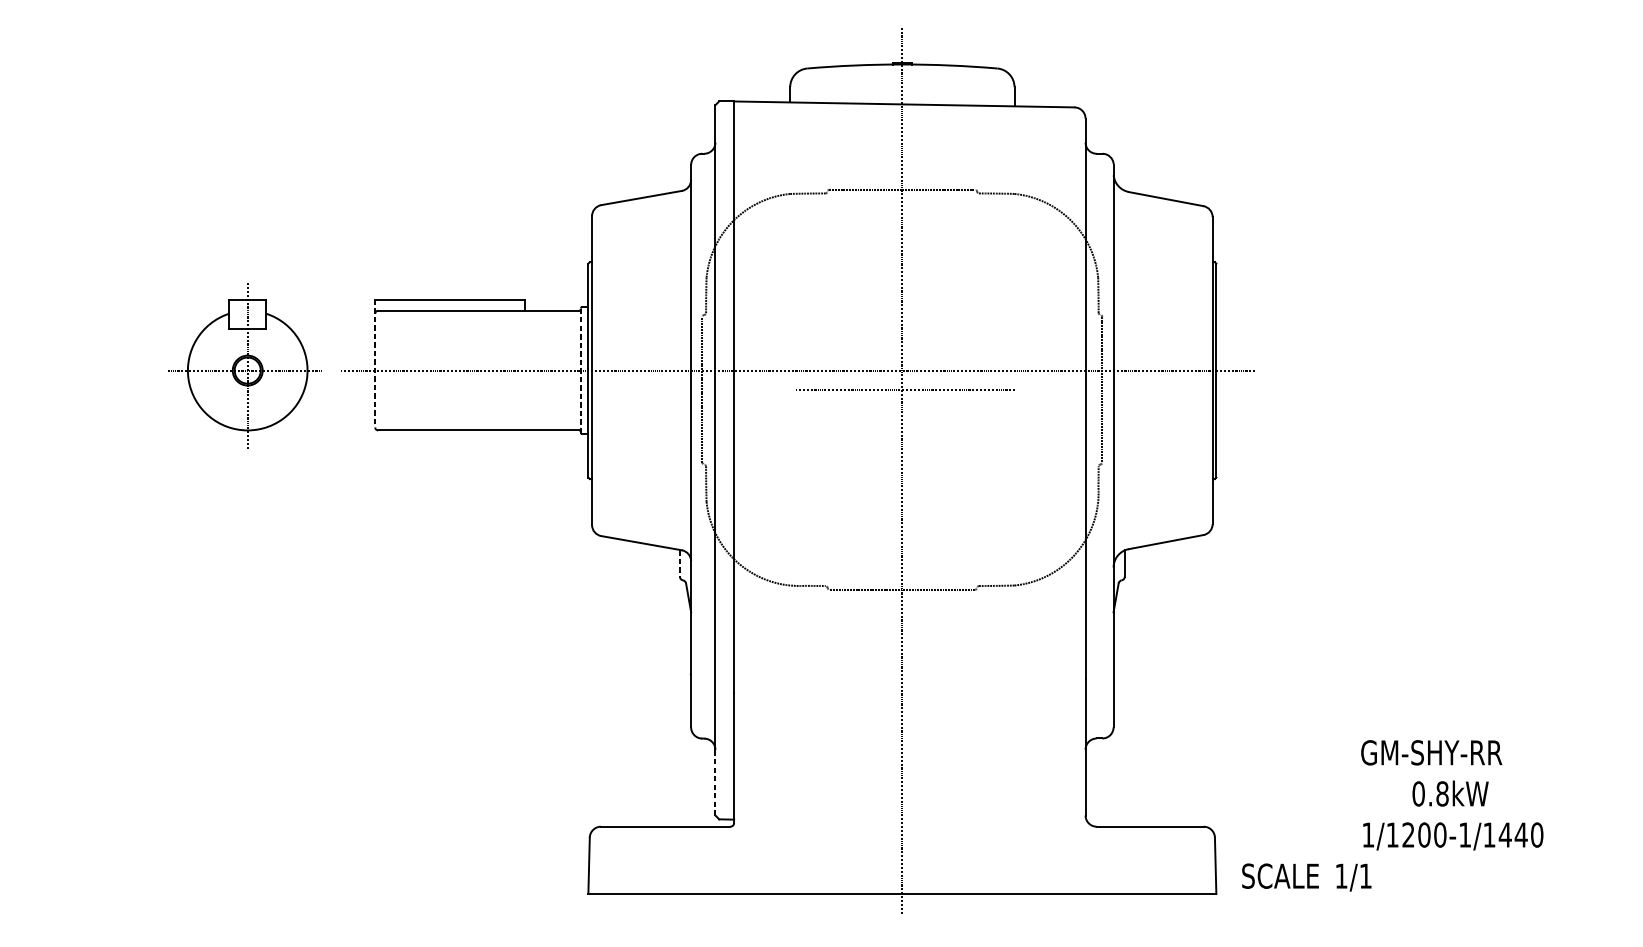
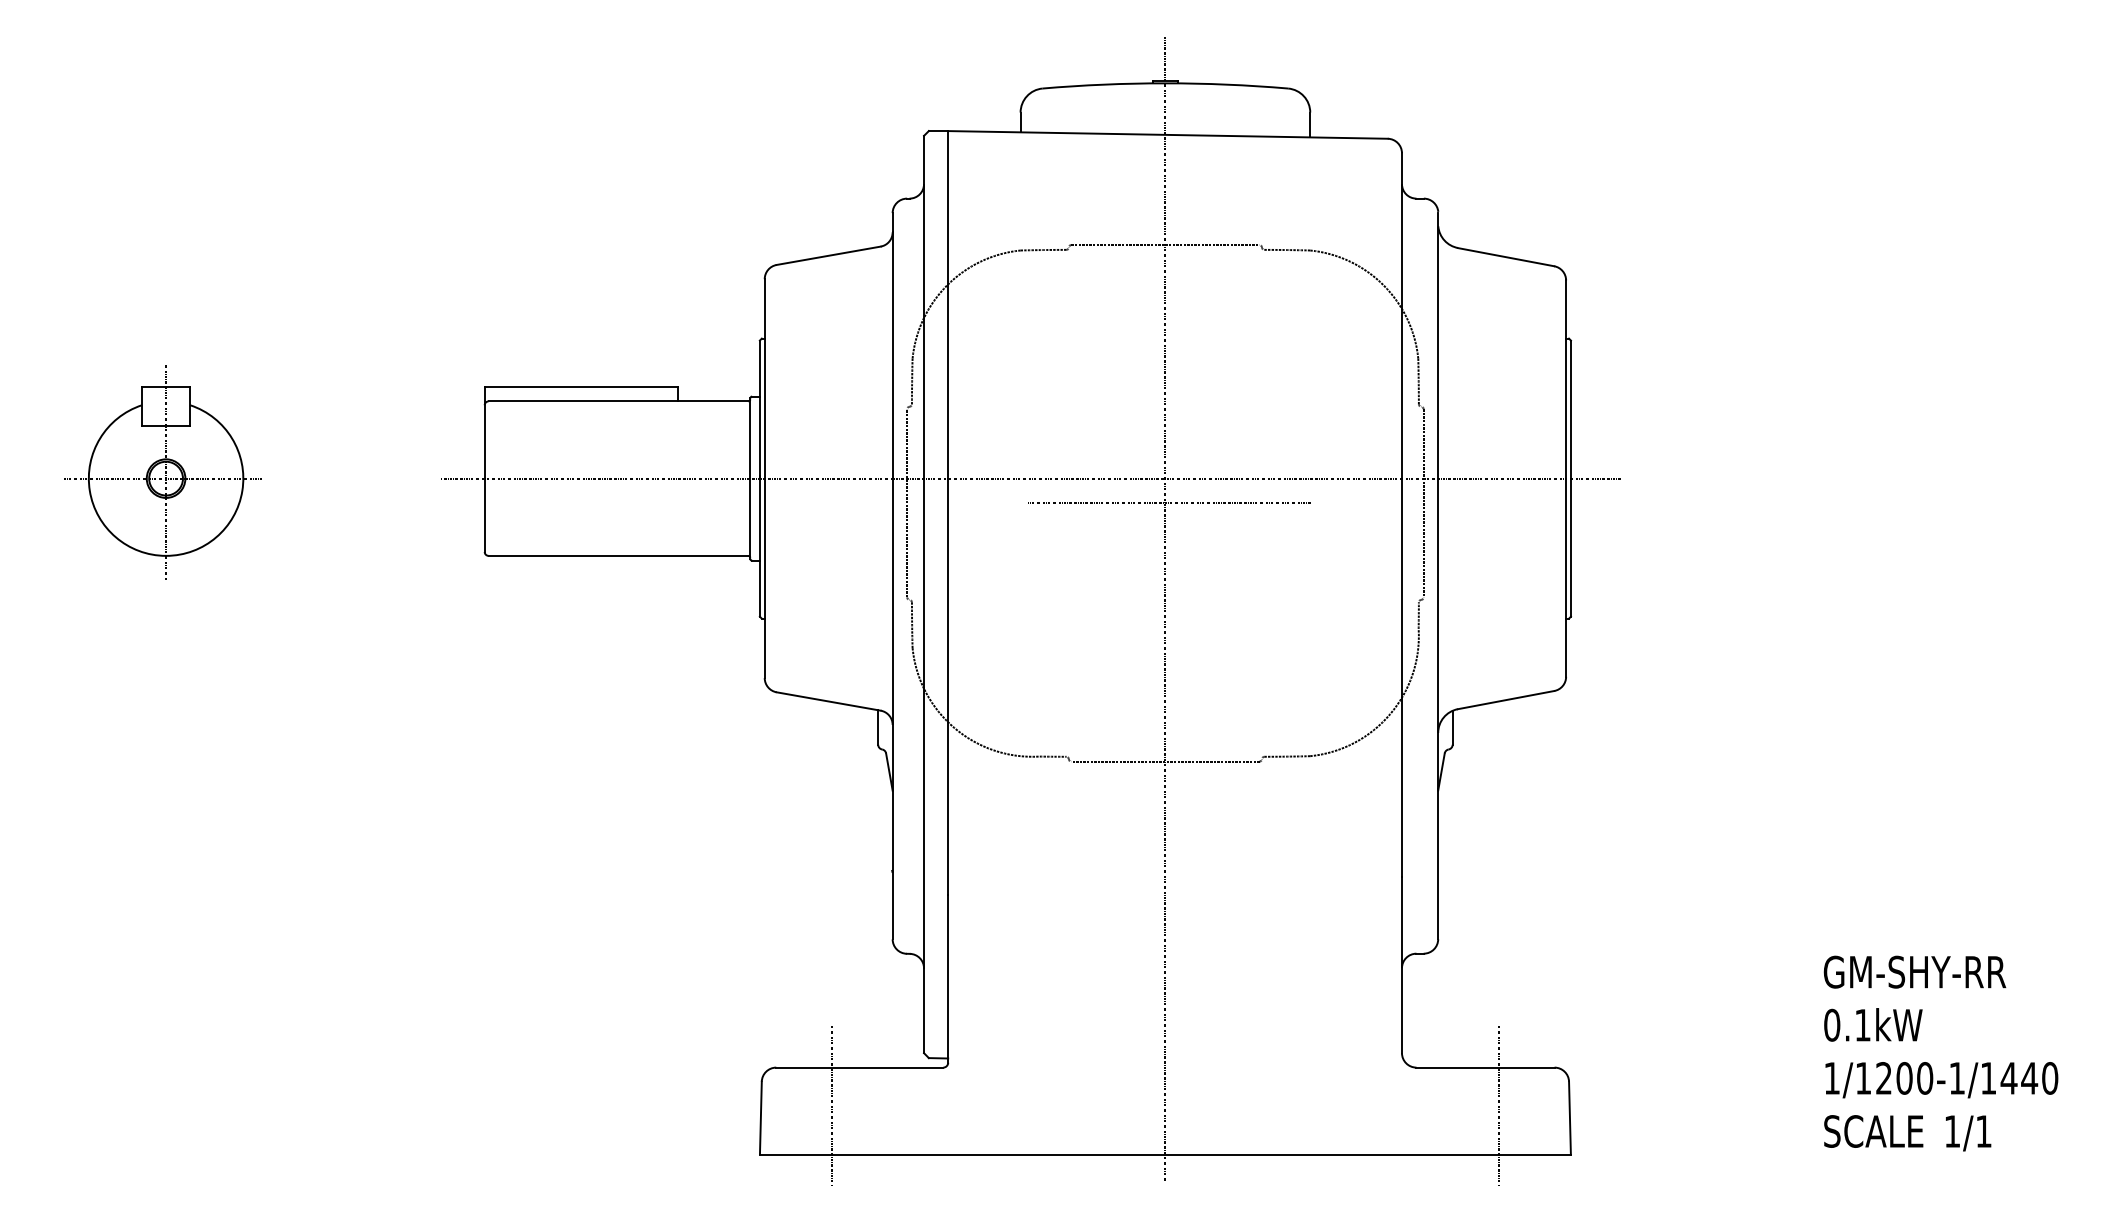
line: (375, 363) -> (484, 469), dashed -> solid
part: (244, 365) -> (162, 472), moved
line: (581, 371) -> (750, 479), dashed -> solid
line: (680, 564) -> (878, 728), dashed -> solid
text: (1431, 752) -> (1914, 971), moved
line: (715, 782) -> (924, 1010), dashed -> solid
text: (1442, 793) -> (1862, 1024), 0.8kW -> 0.1kW
text: (1453, 836) -> (1941, 1080), moved
line: (644, 856) -> (832, 1106), added
line: (1160, 856) -> (1498, 1106), added
text: (1306, 877) -> (1907, 1133), moved

